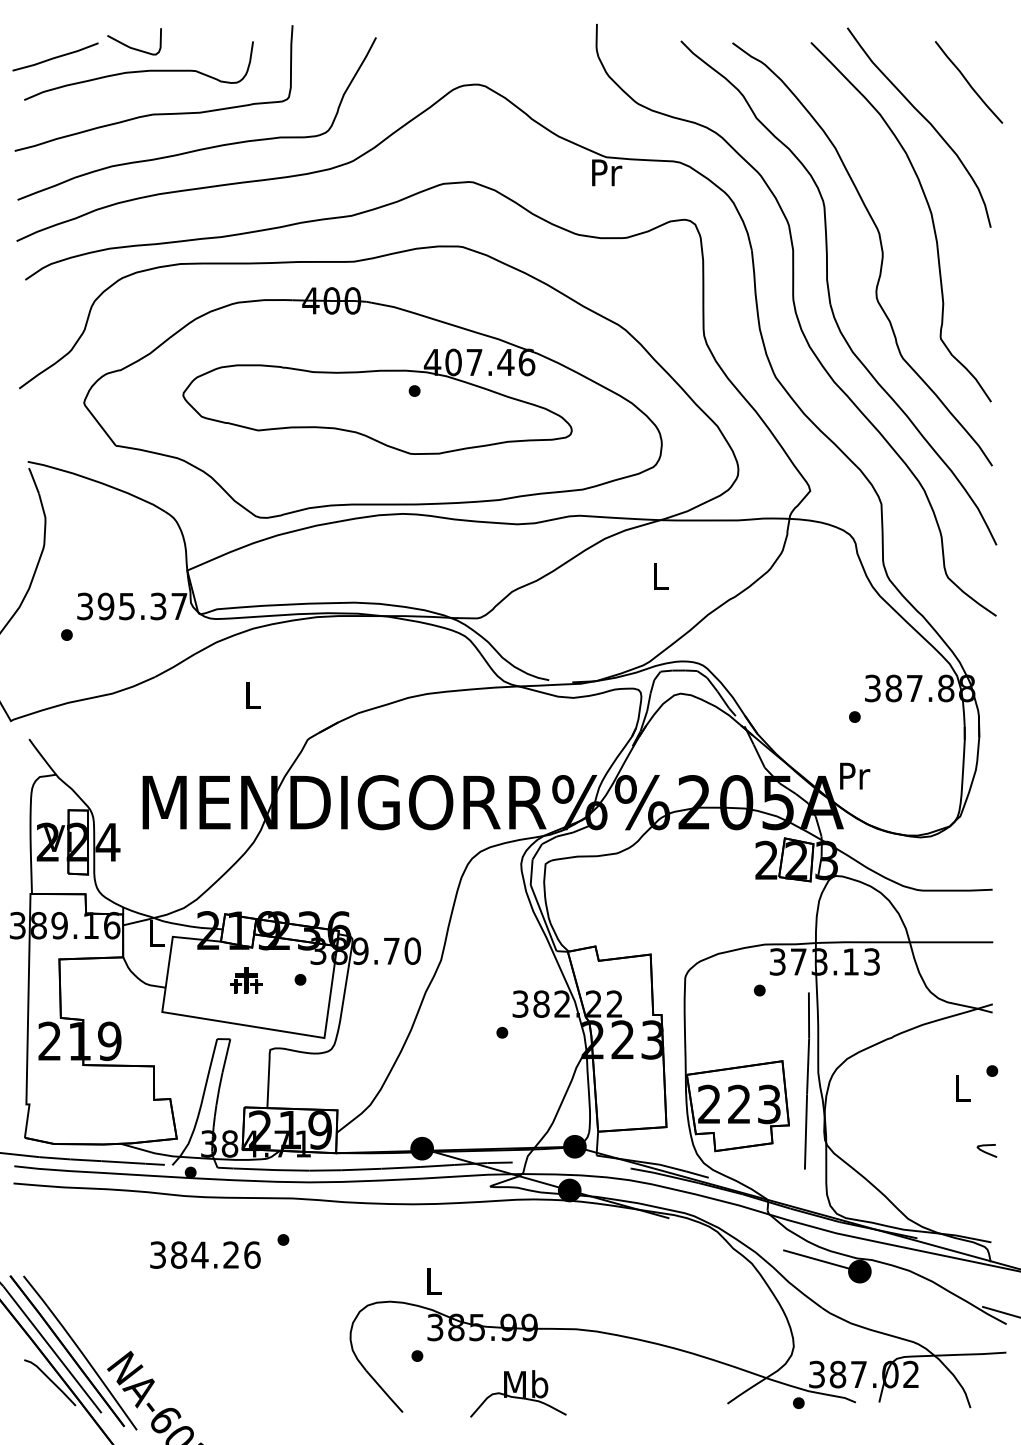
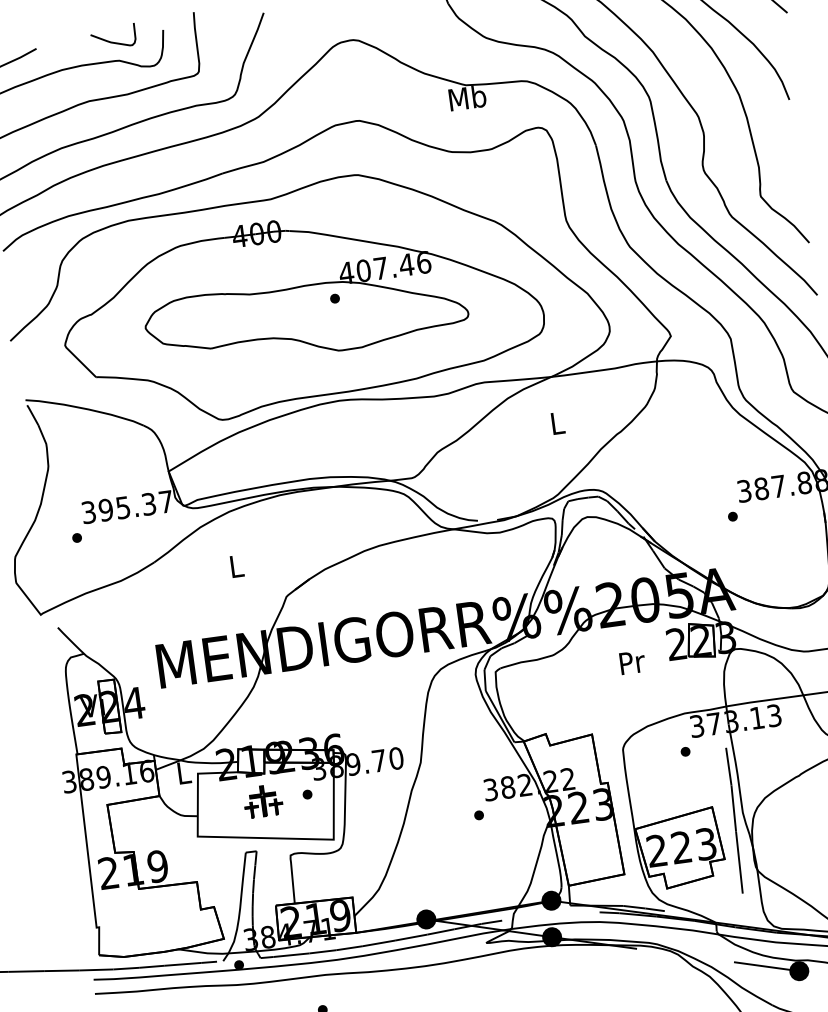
curve: (133, 47) -> (113, 41), moved
text: (606, 172) -> (467, 97), Pr -> Mb
text: (855, 775) -> (632, 661), moved
part: (246, 980) -> (263, 801), size x1.43

